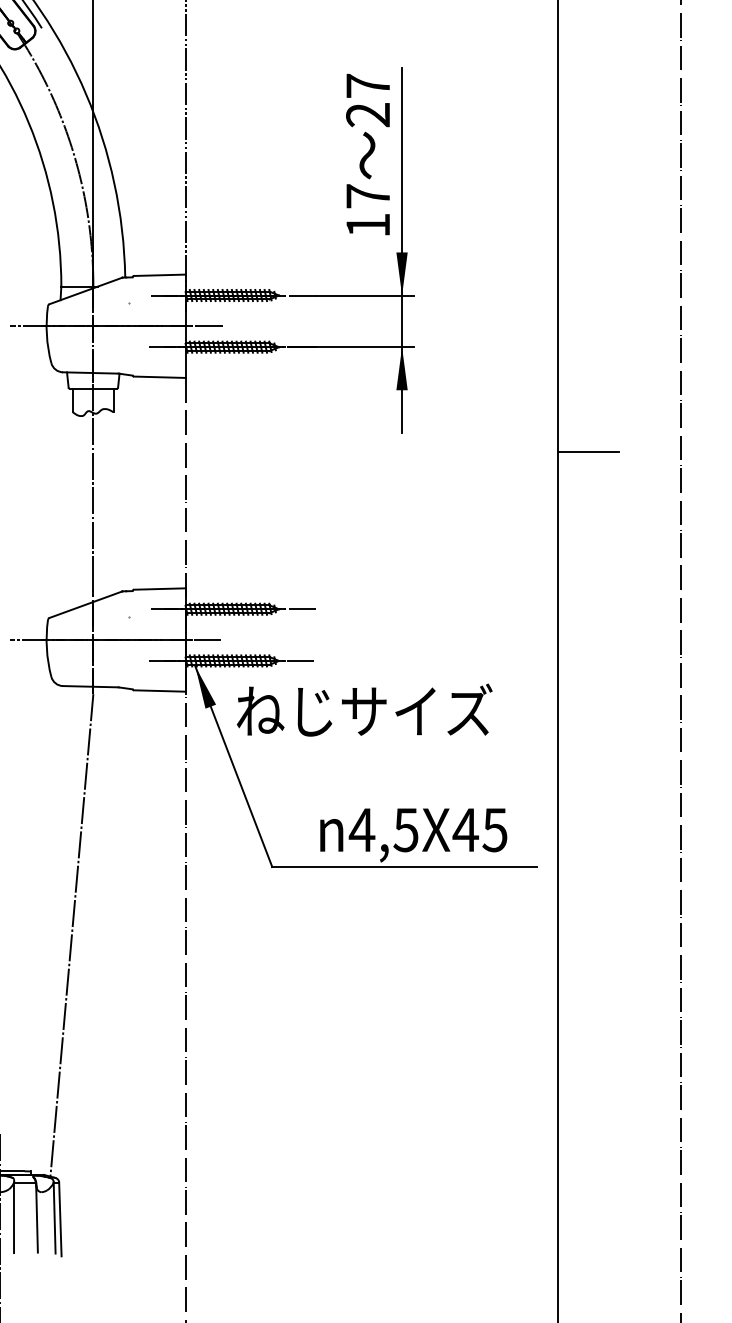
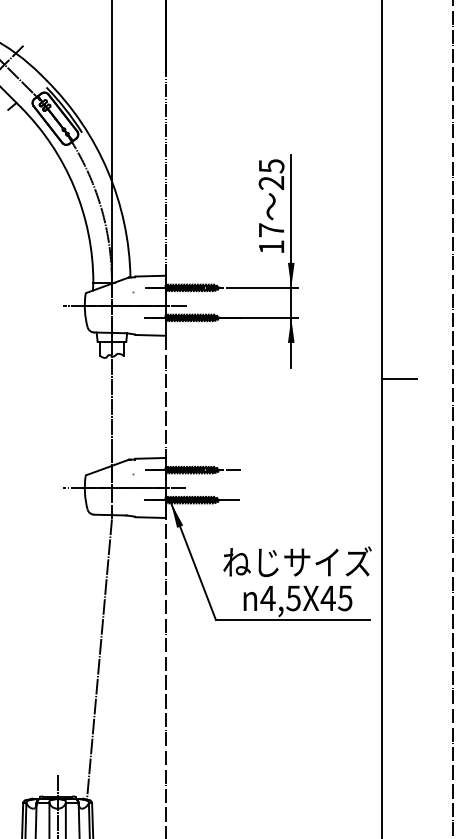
text: (368, 86) -> (271, 166), 27 -> 25
text: (364, 709) -> (297, 561), moved

